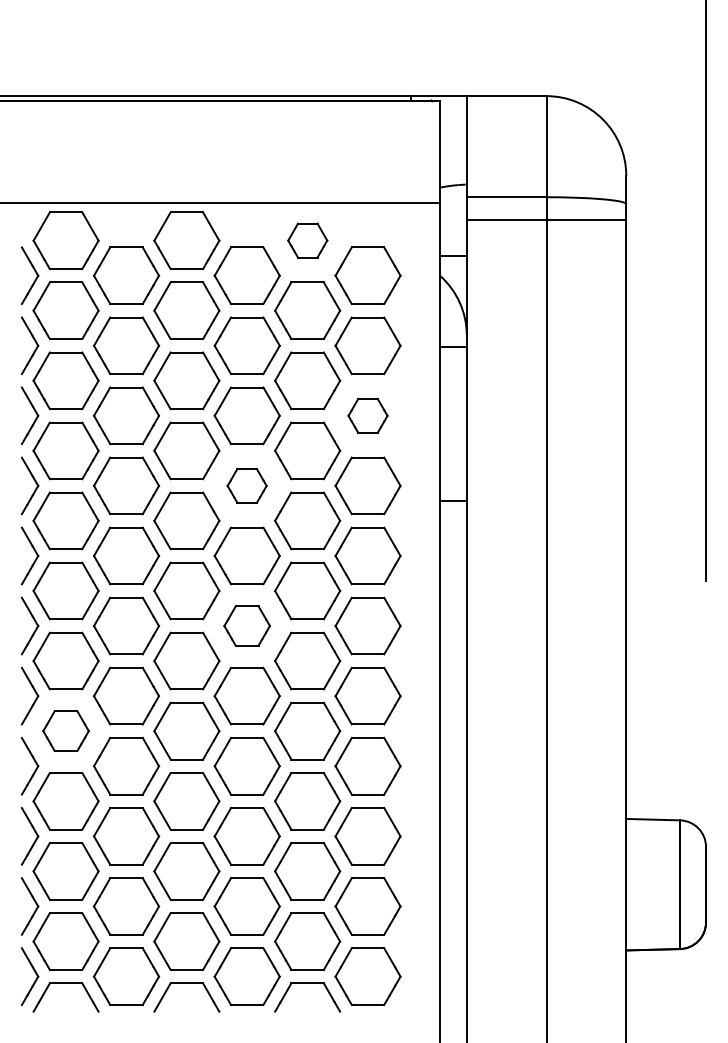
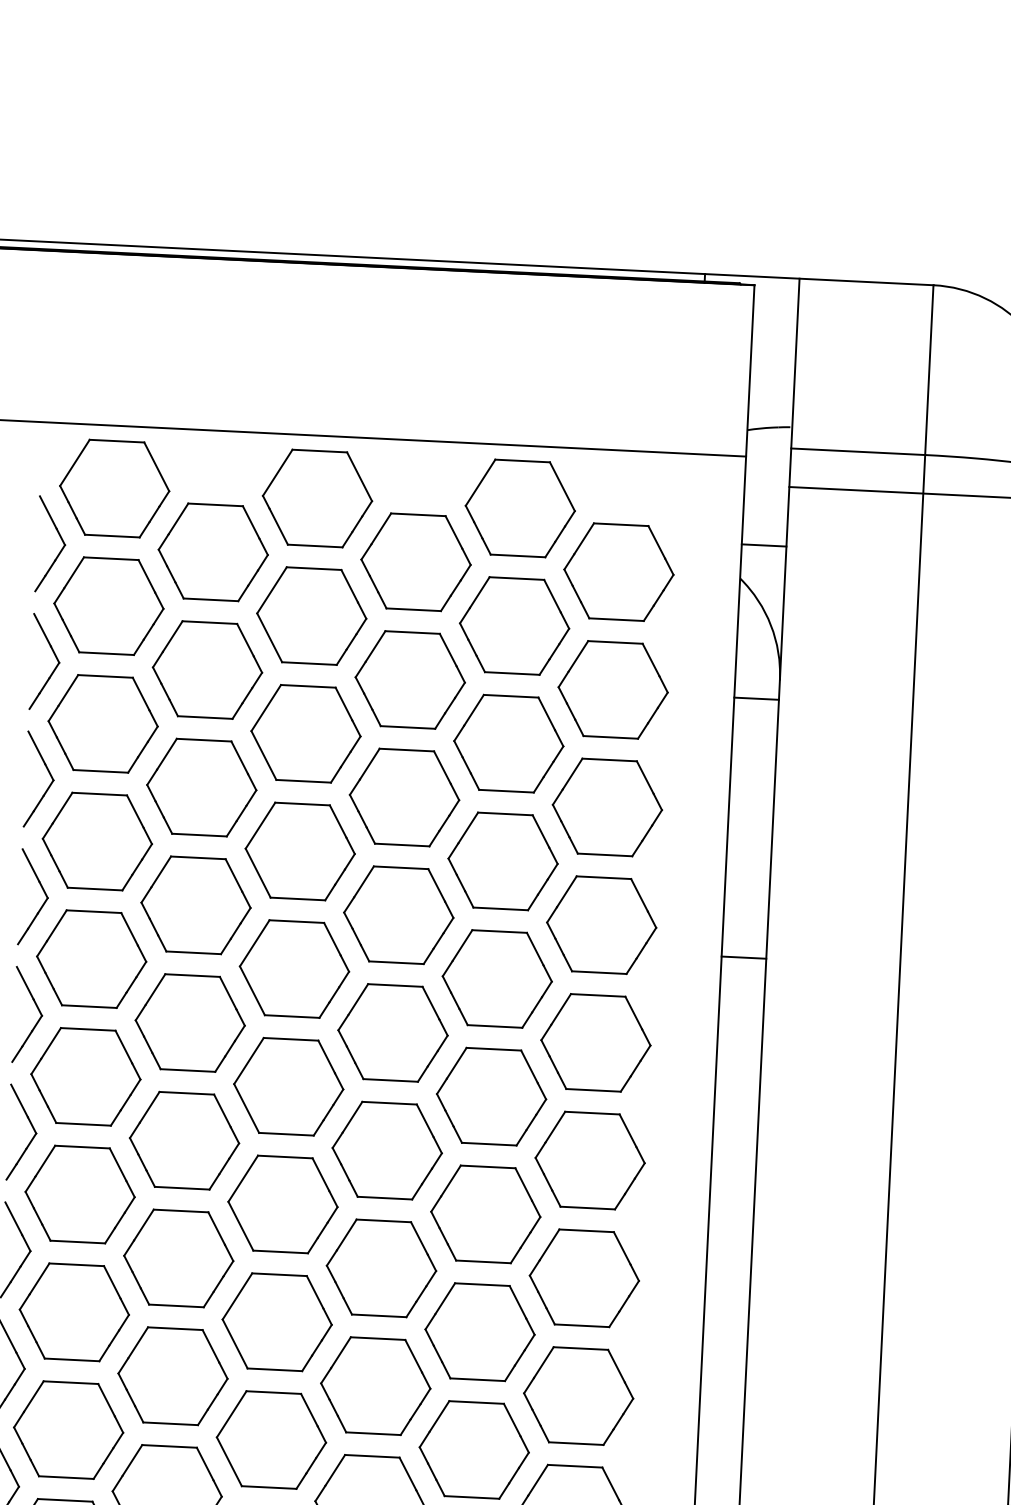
part: (307, 240) -> (520, 508), size x1.67
part: (367, 415) -> (606, 806), size x1.67
part: (246, 485) -> (397, 914), size x1.67
part: (246, 625) -> (386, 1149), size x1.43
part: (65, 730) -> (73, 1311), size x1.43

